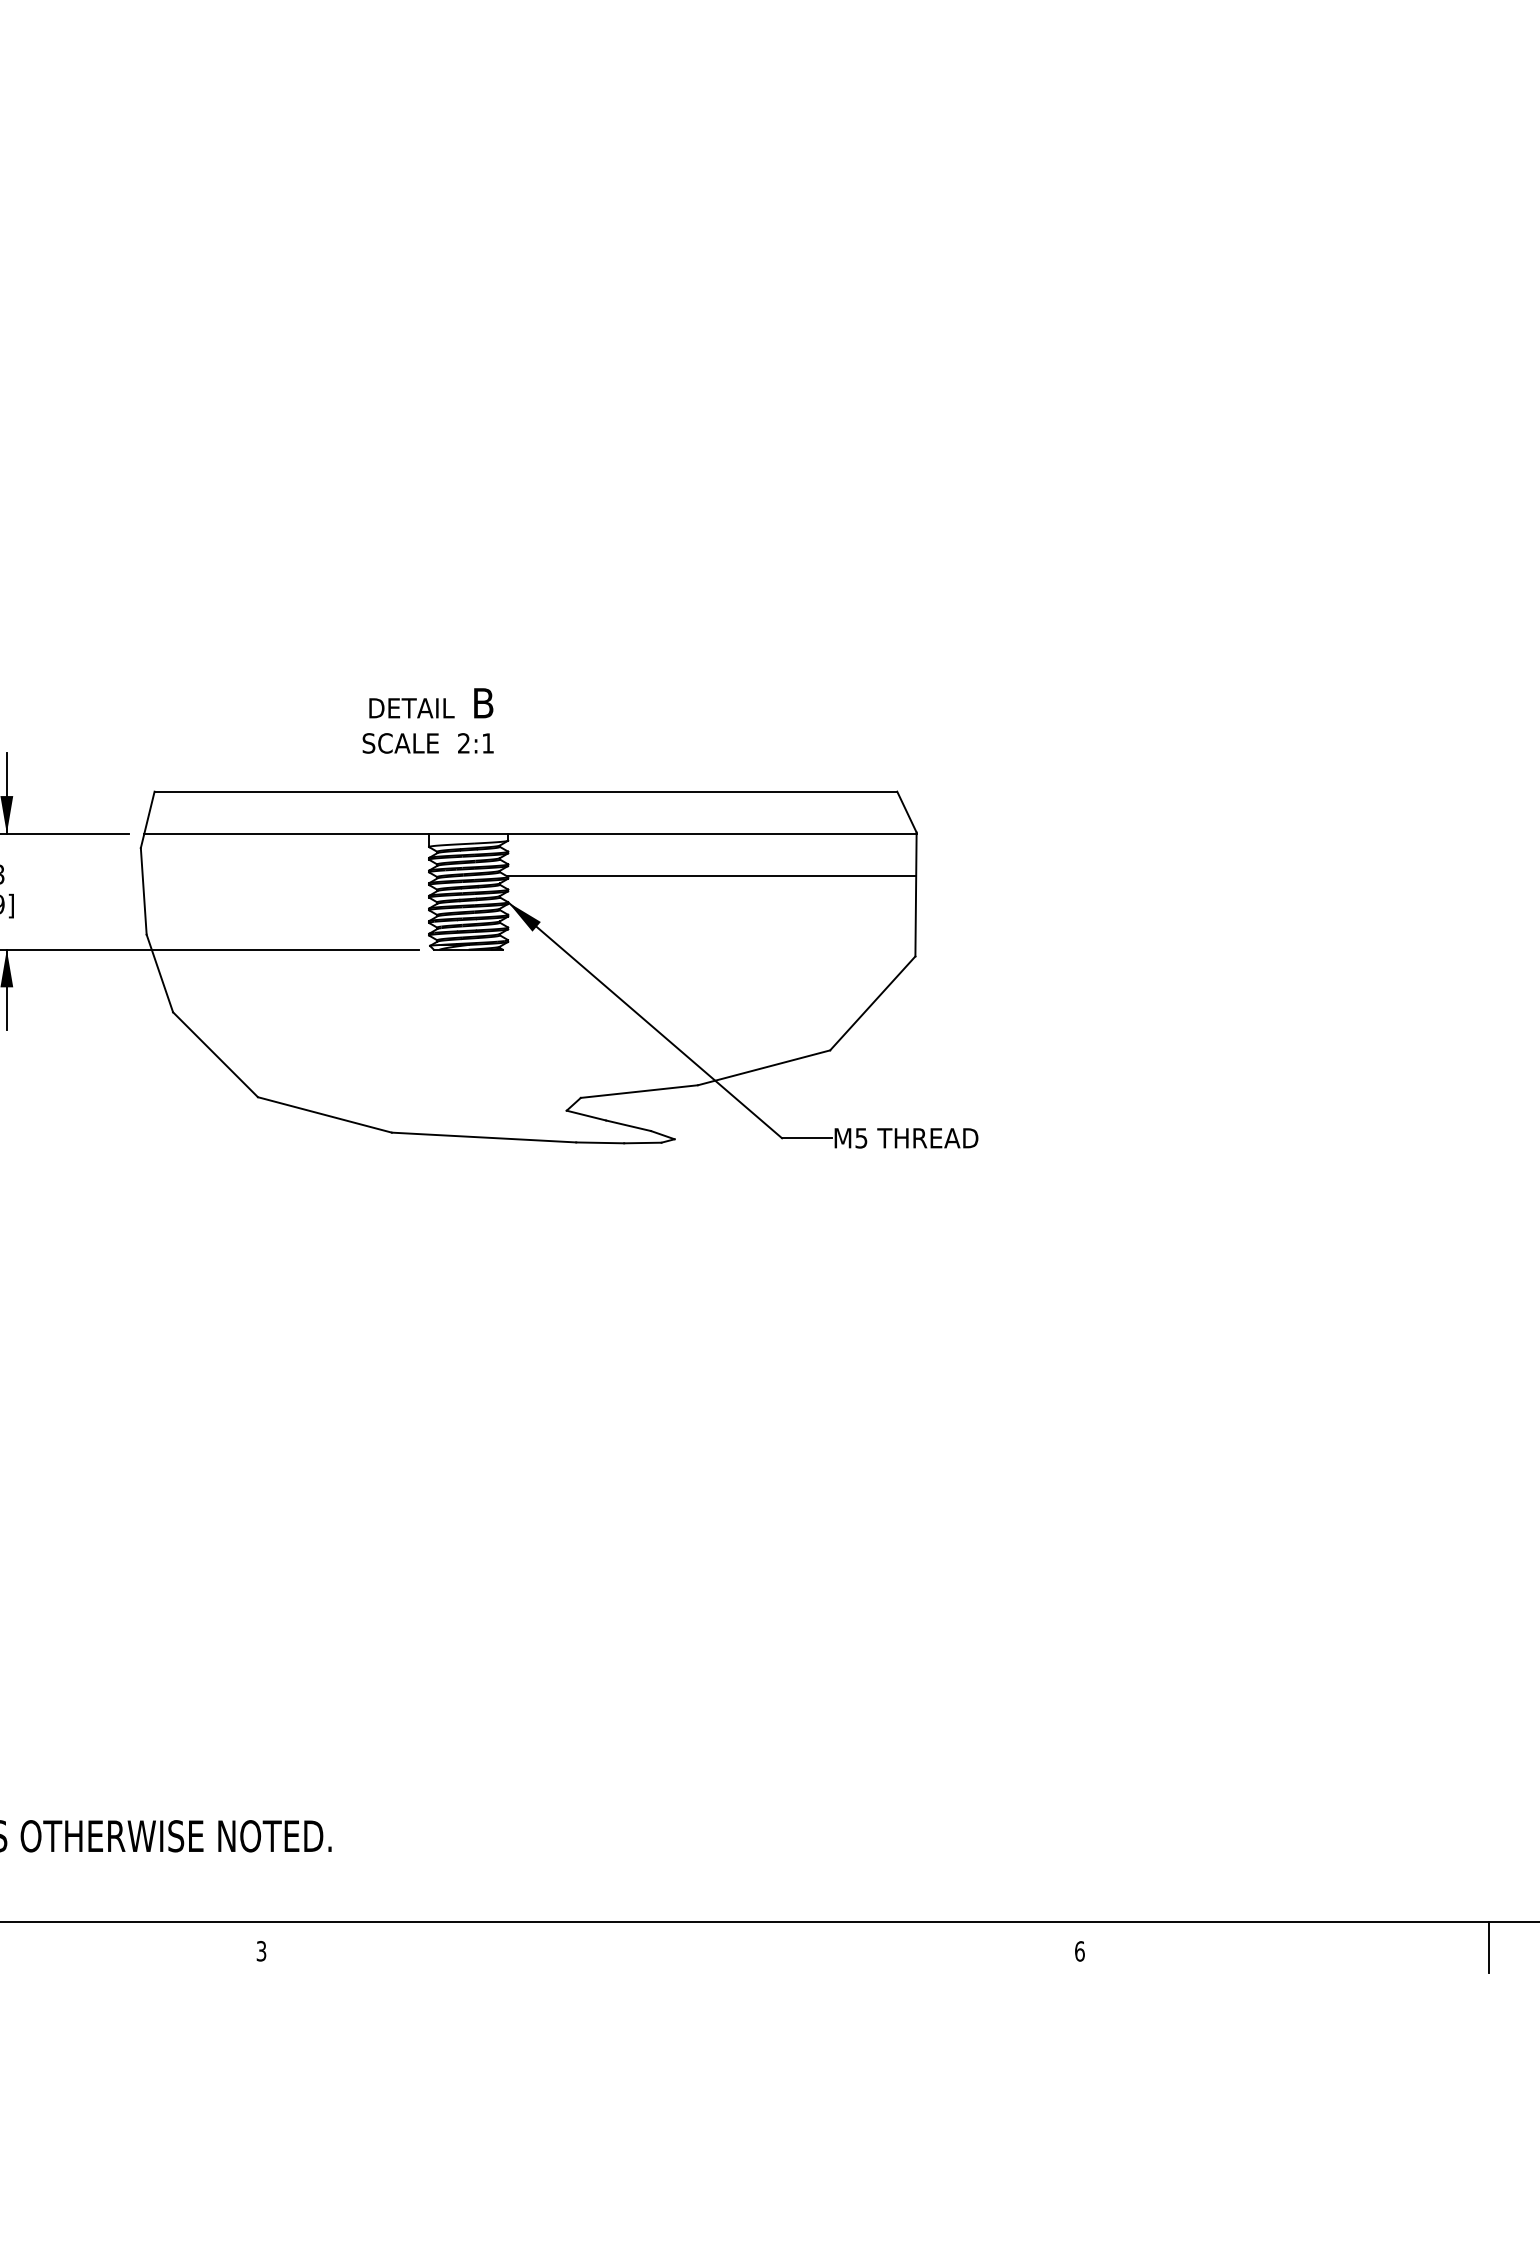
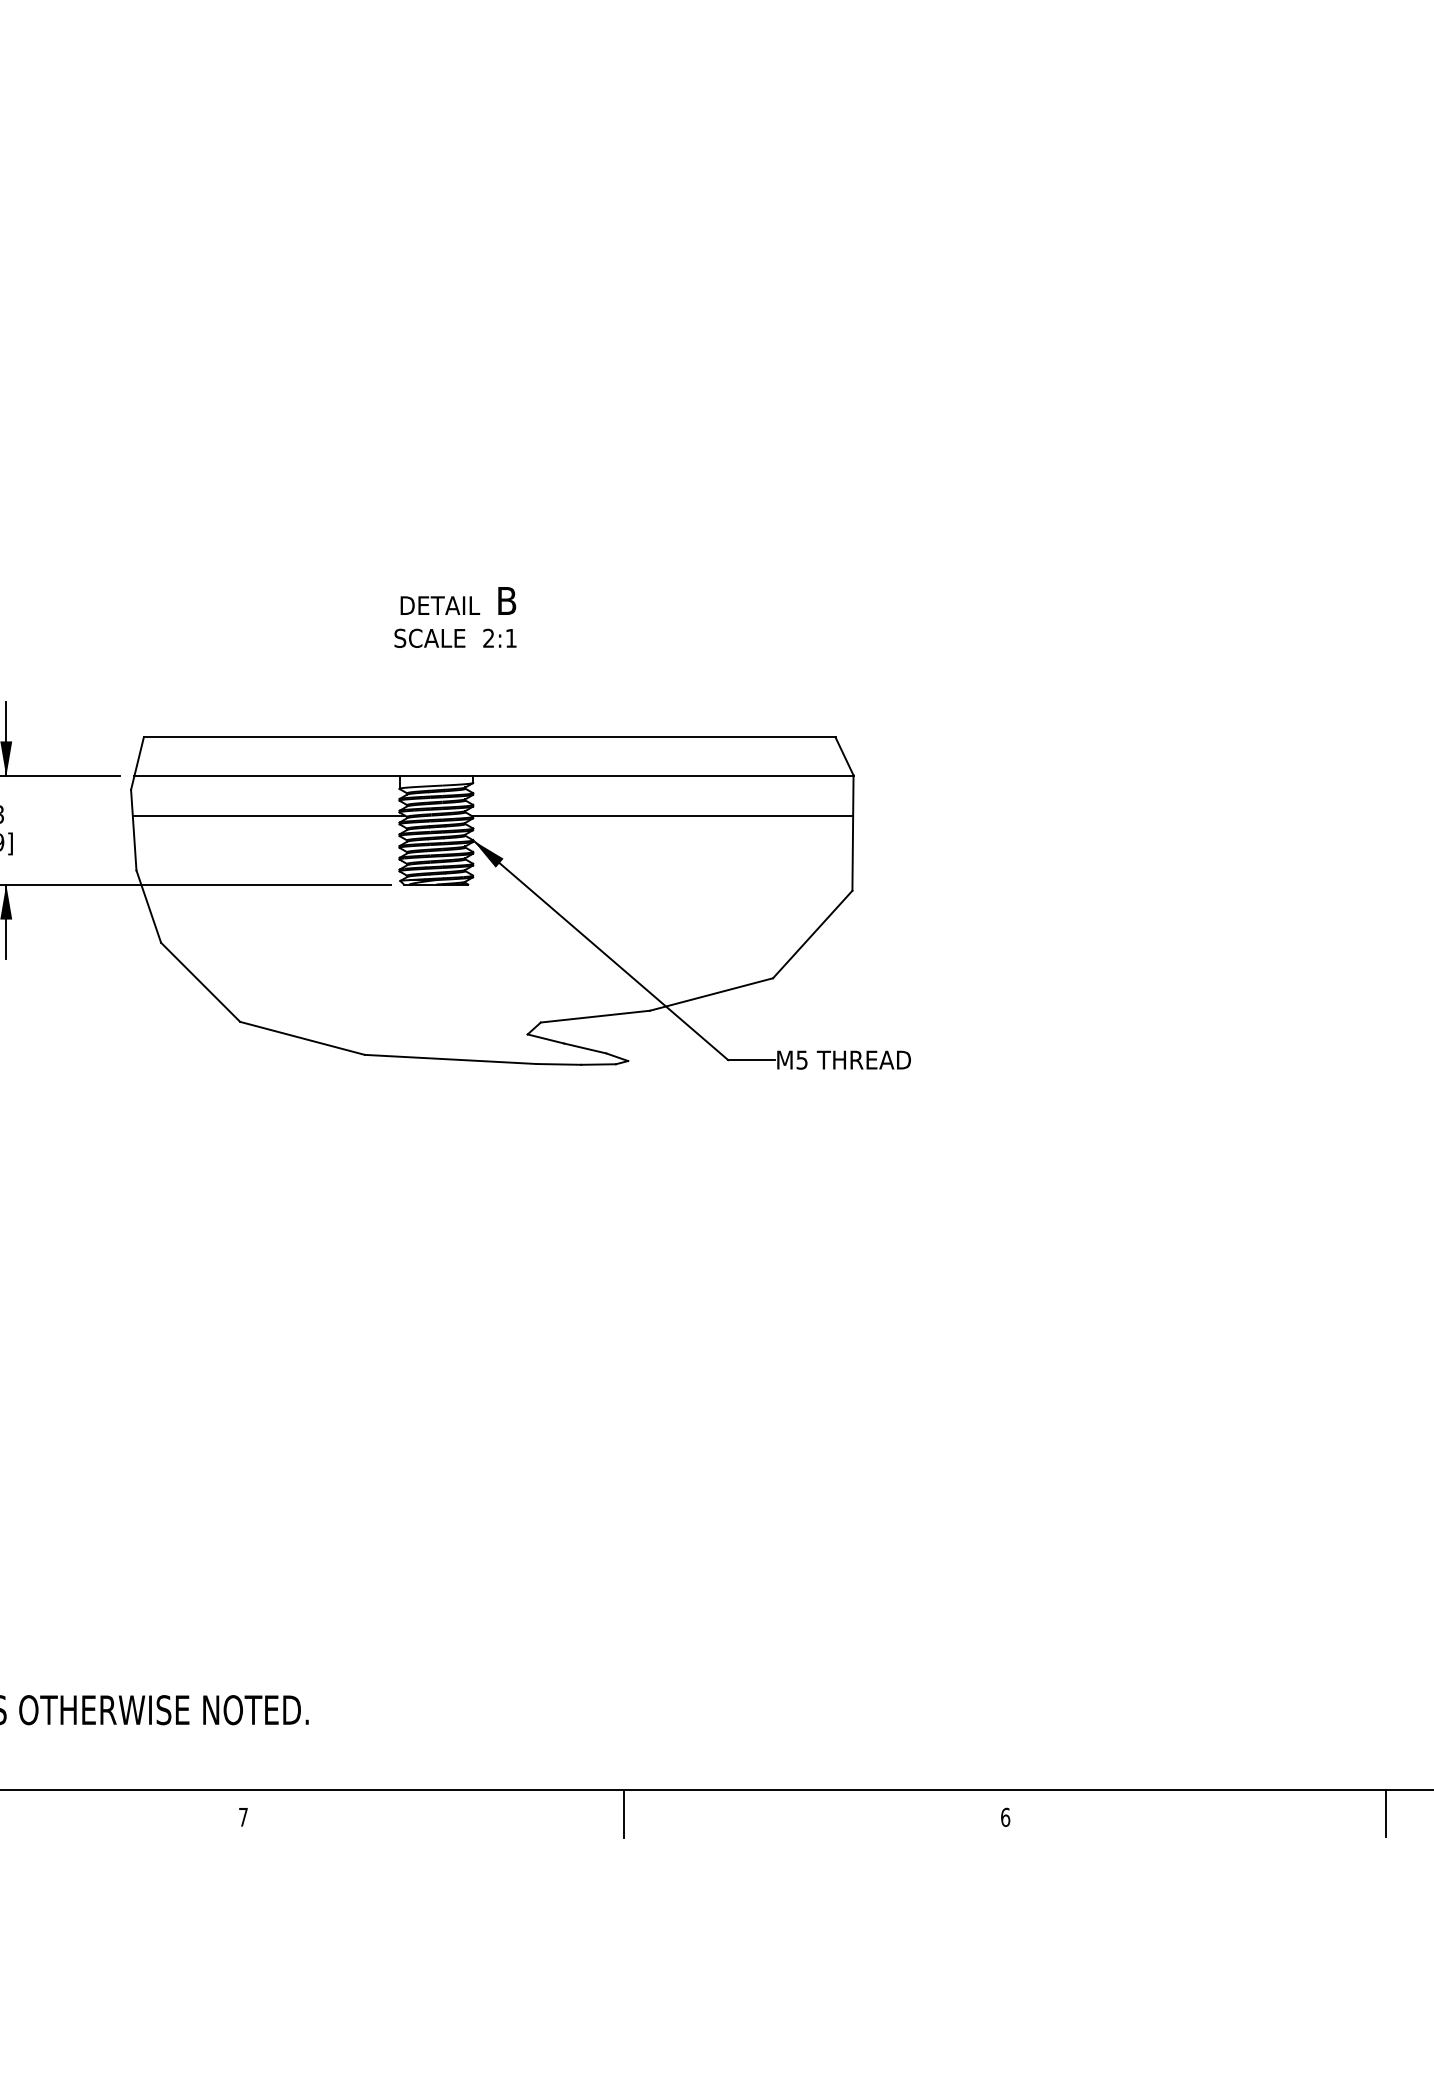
text: (427, 720) -> (454, 617), moved
line: (288, 875) -> (268, 815), added
line: (670, 1947) -> (624, 1813), added
text: (261, 1951) -> (243, 1817), 3 -> 7

